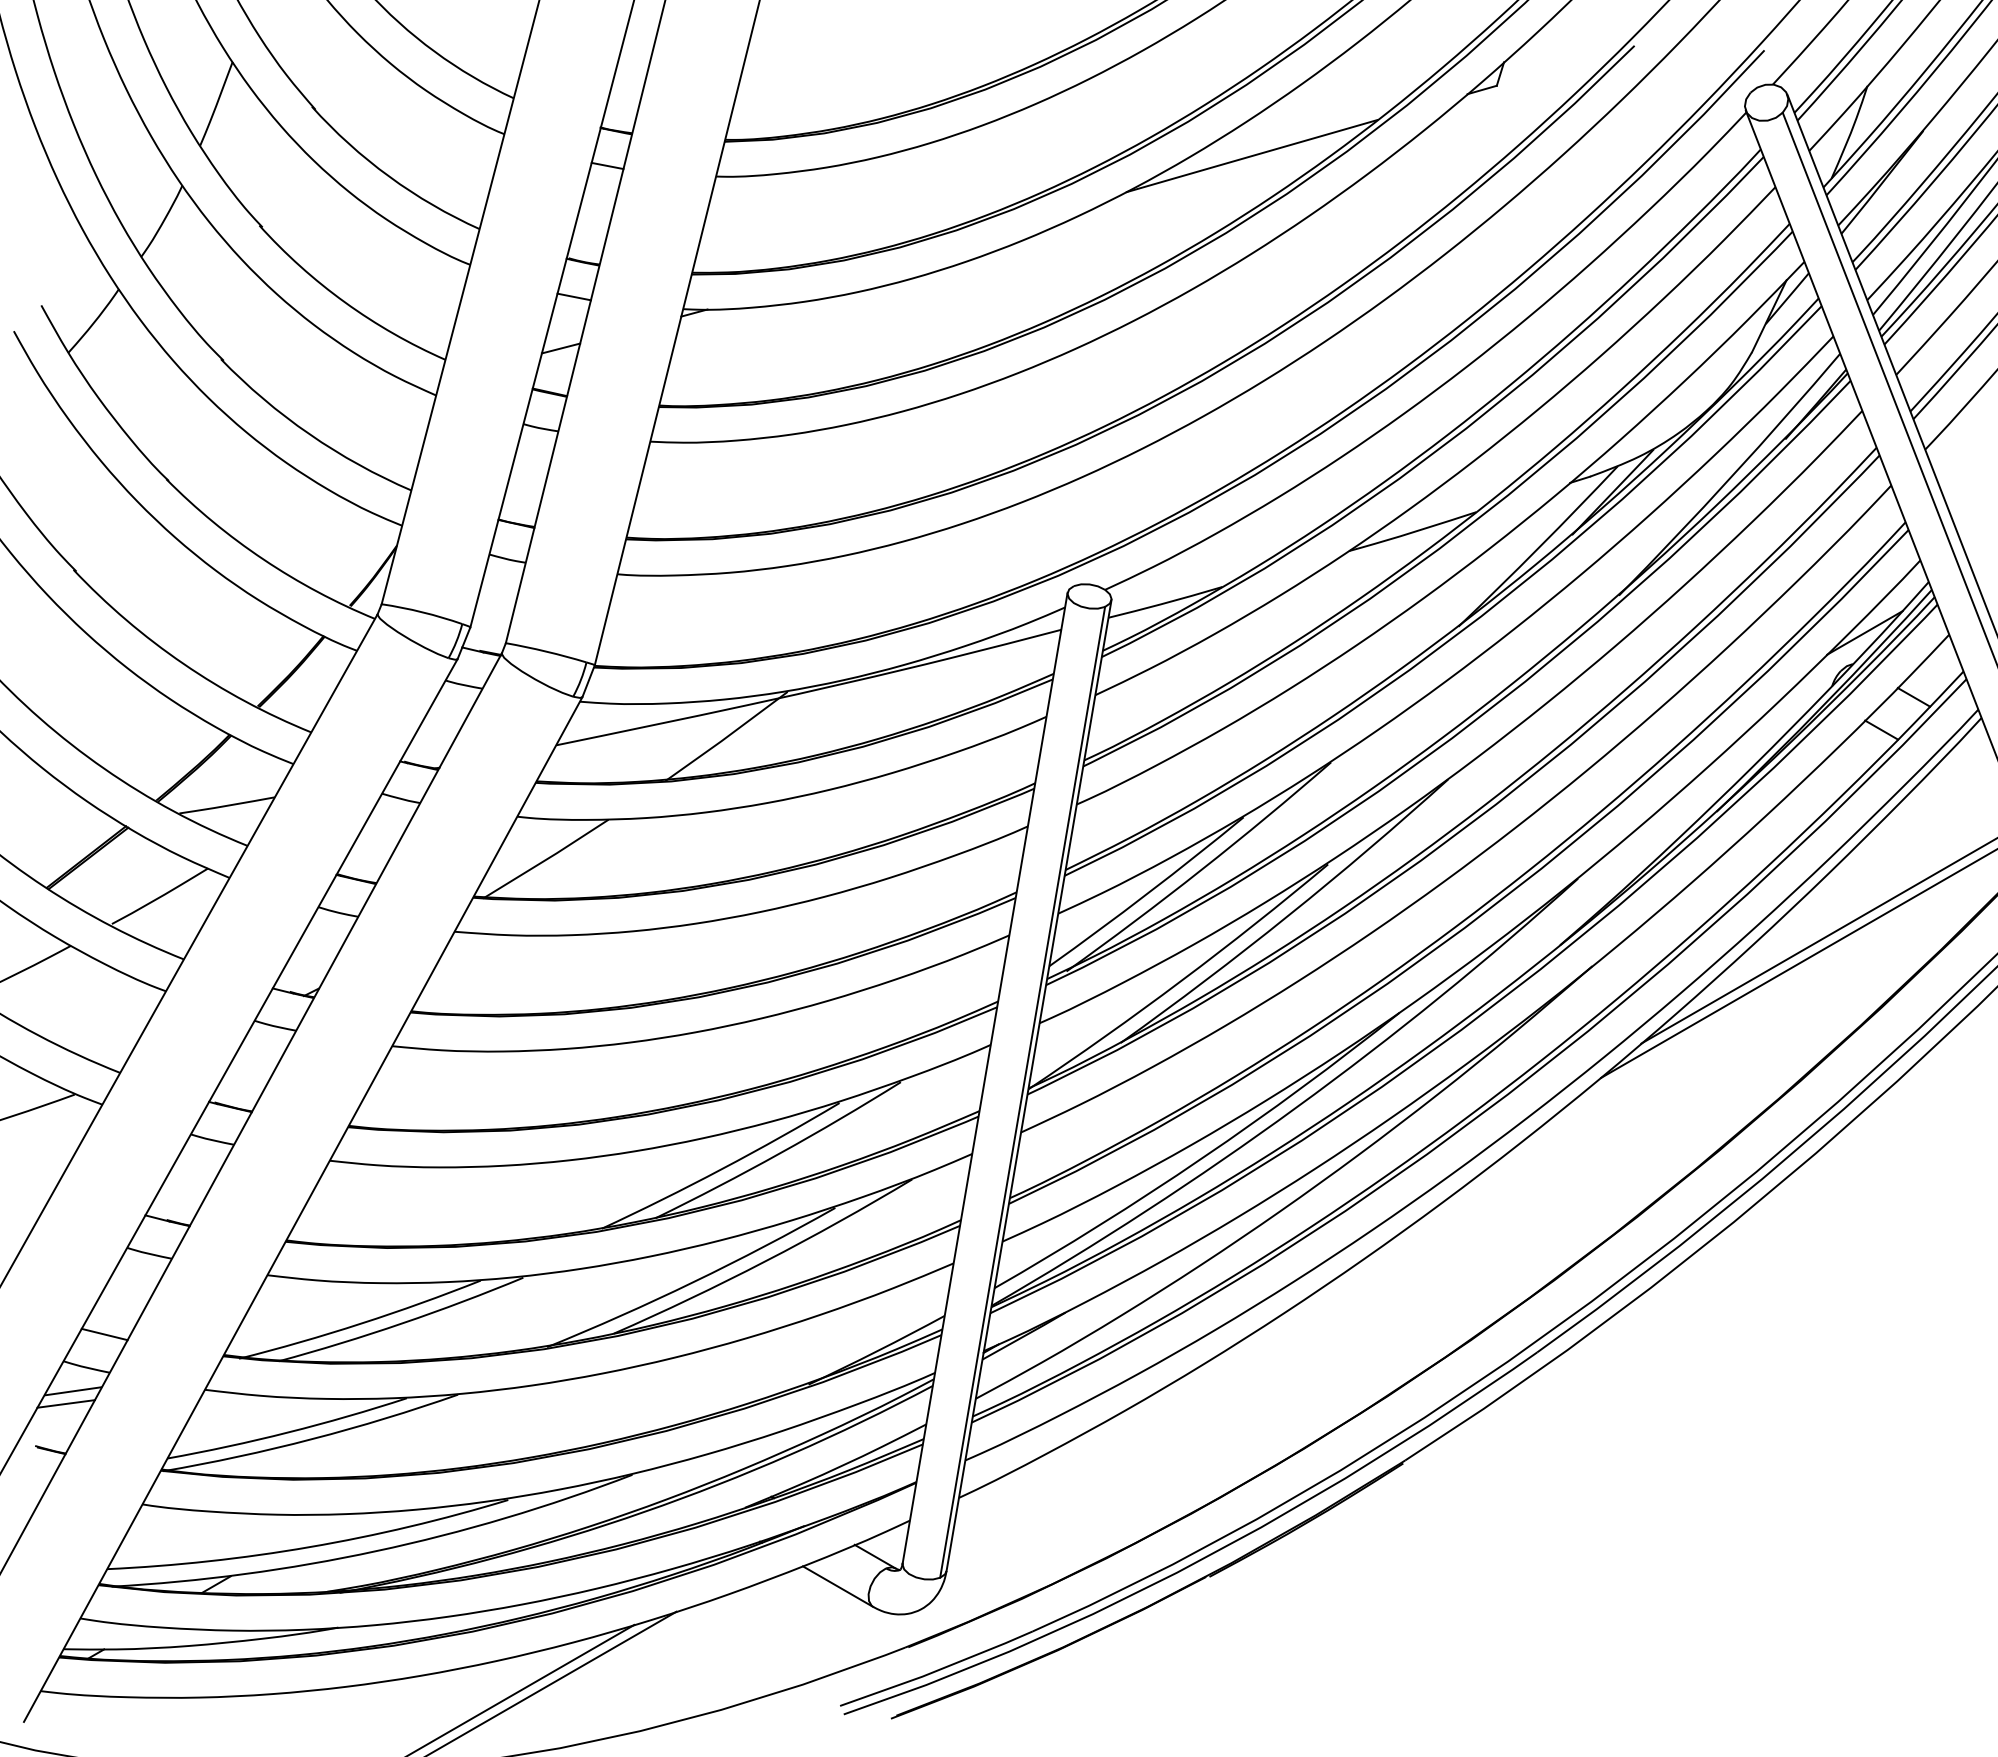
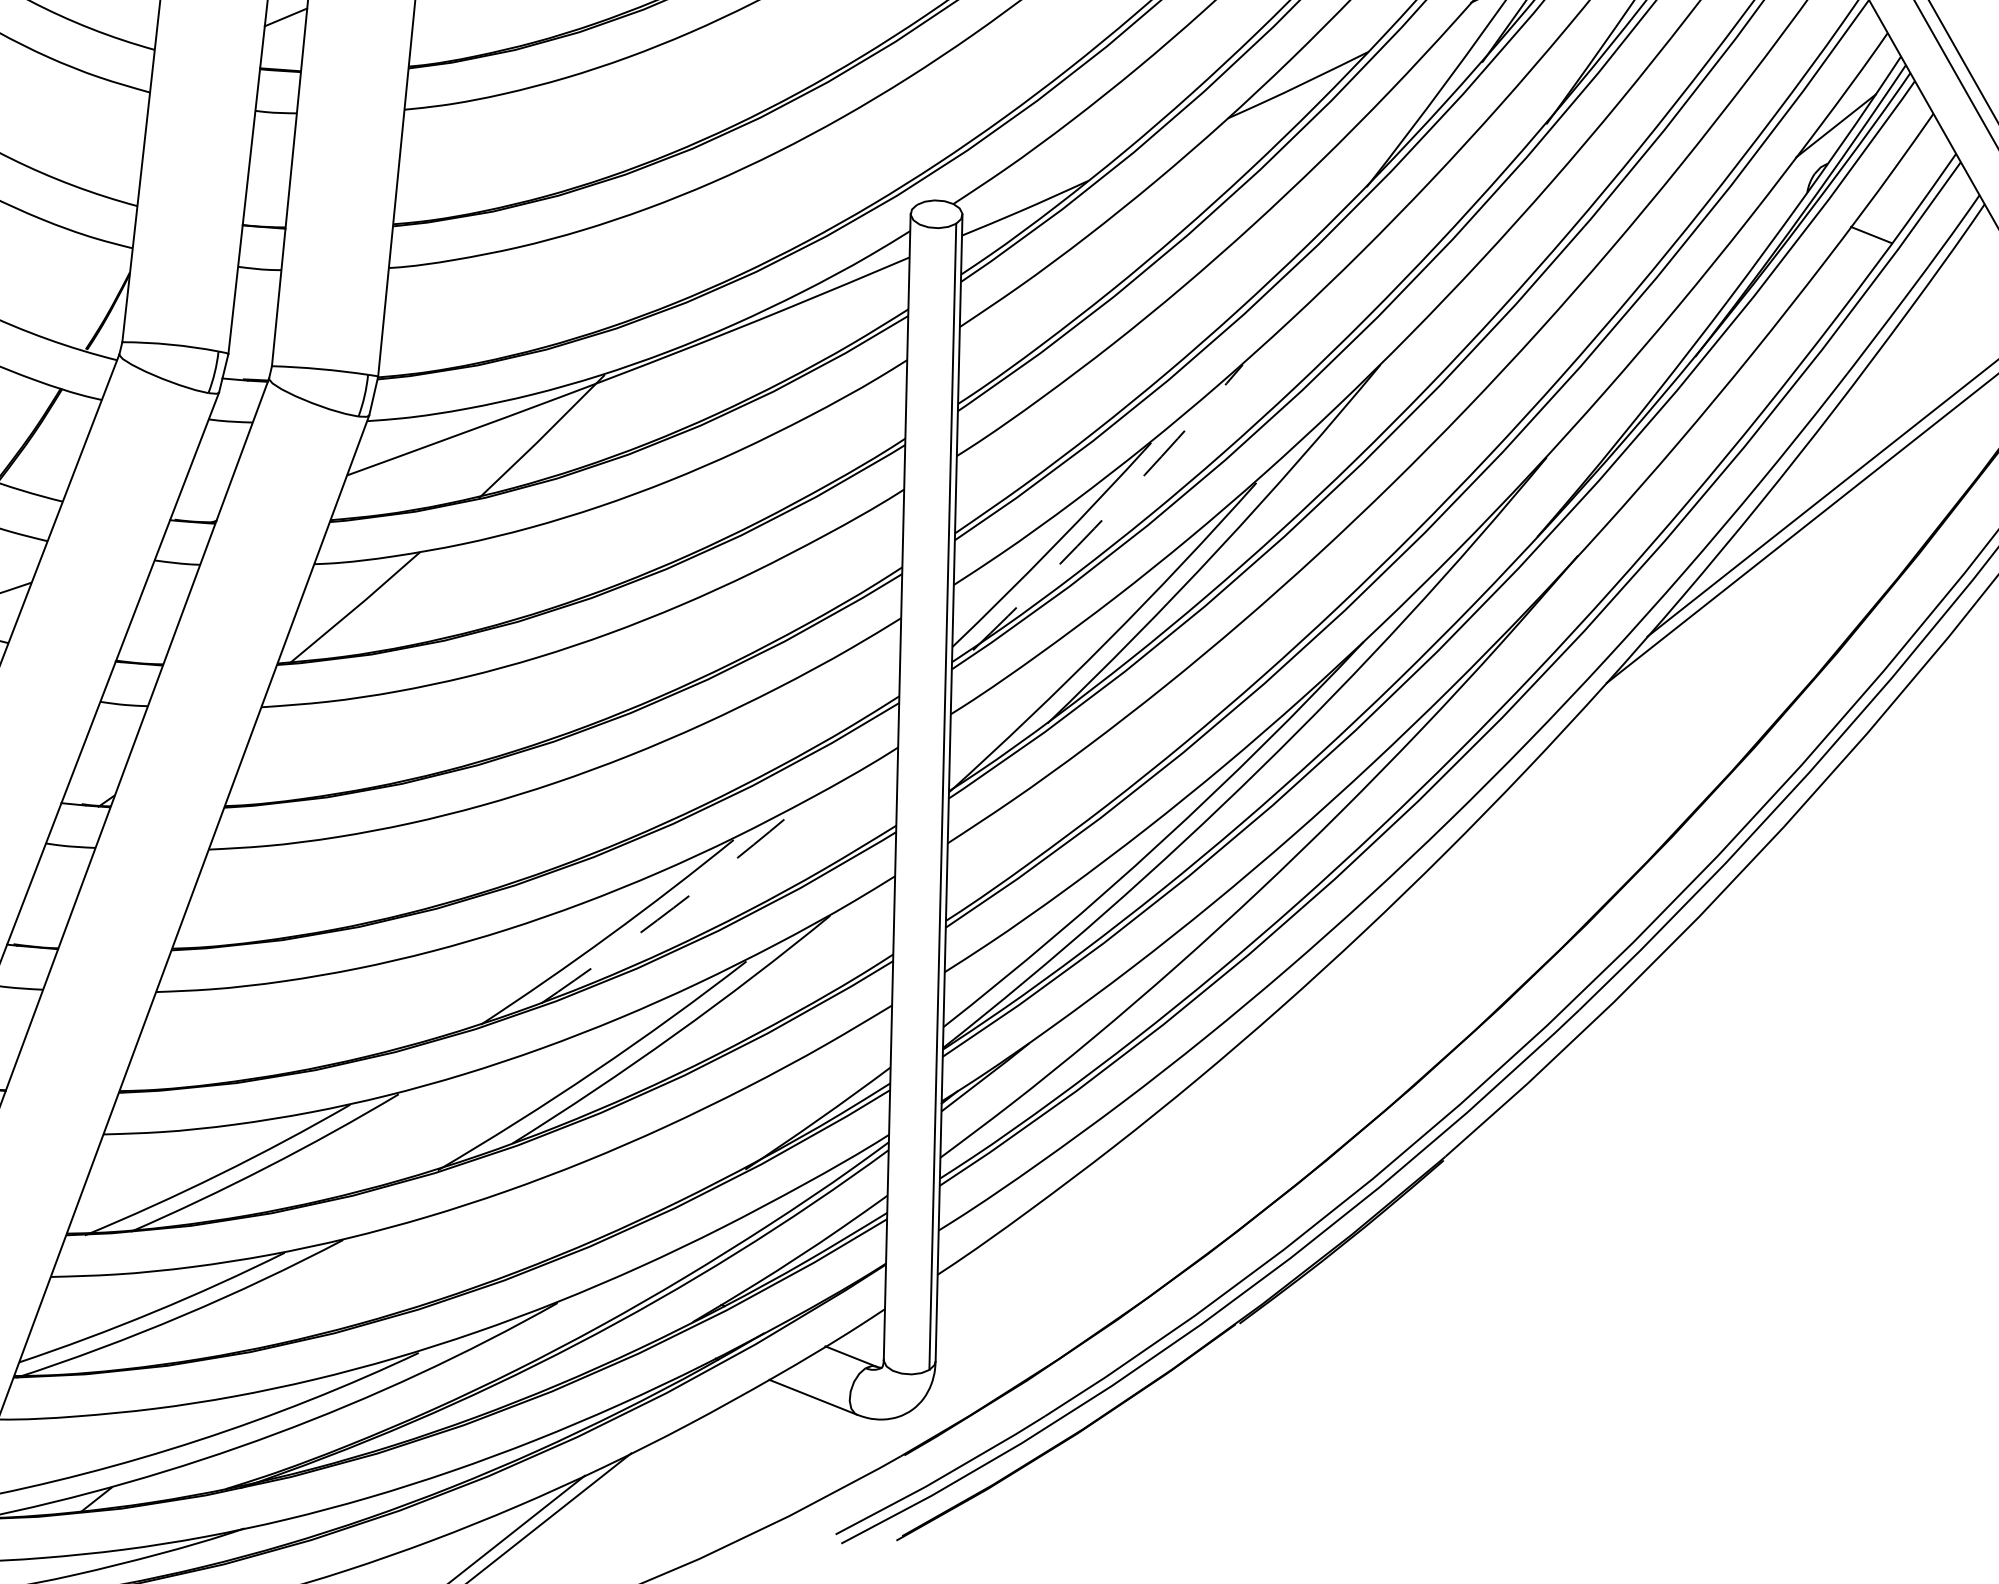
line: (1913, 697) -> (1902, 192), removed
arc: (1201, 870) -> (1111, 511), solid -> dashed
arc: (780, 1153) -> (674, 907), solid -> dashed

